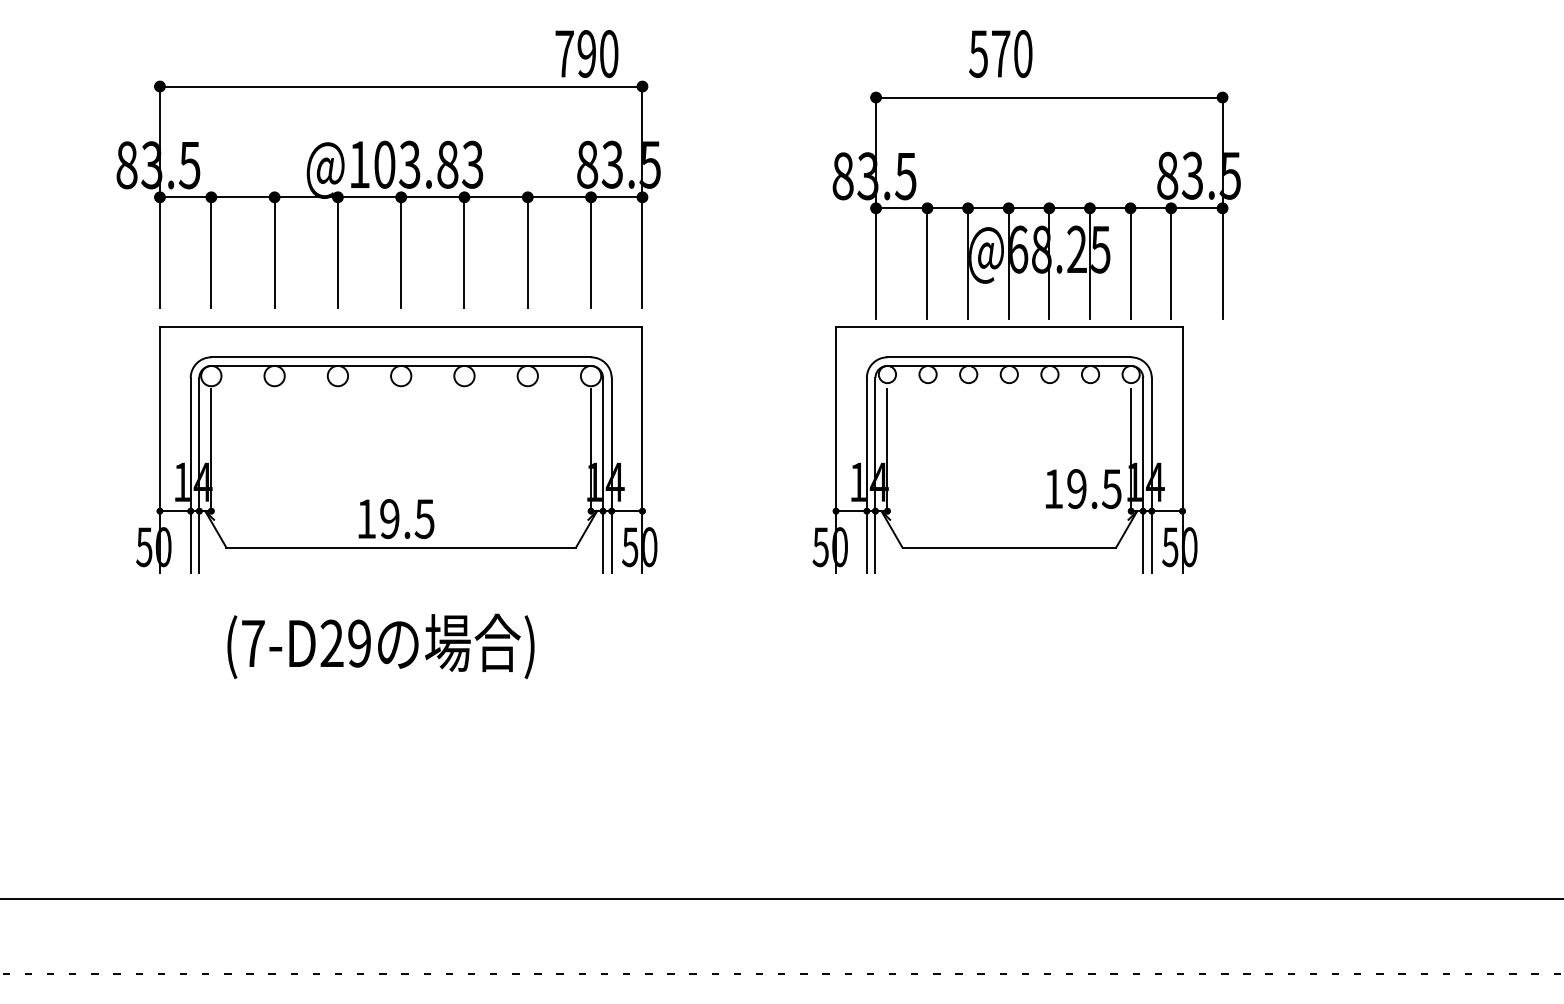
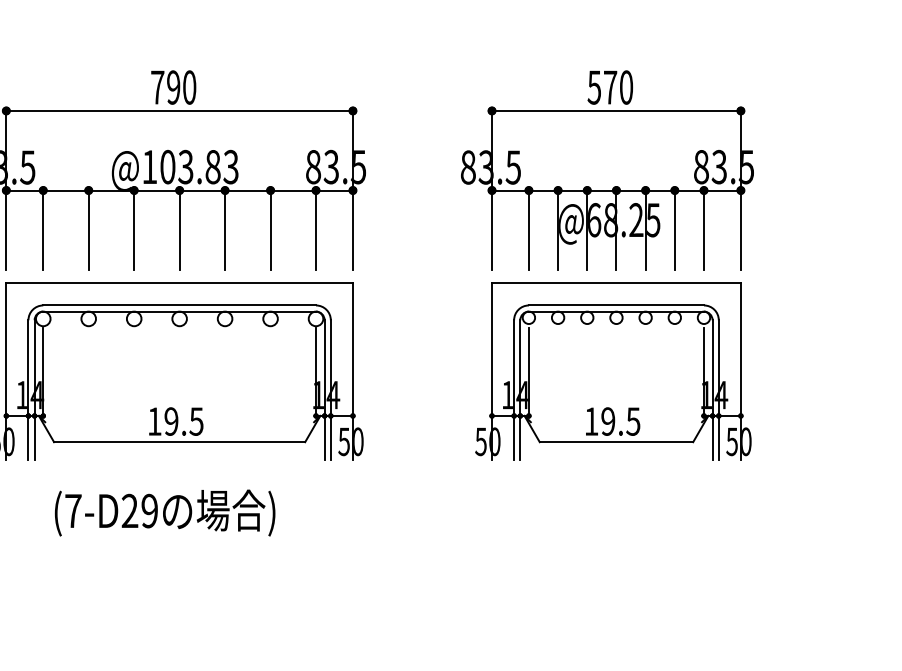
text: (586, 53) -> (173, 87), moved
part: (1036, 205) -> (607, 188), moved
text: (1083, 489) -> (612, 421), moved

